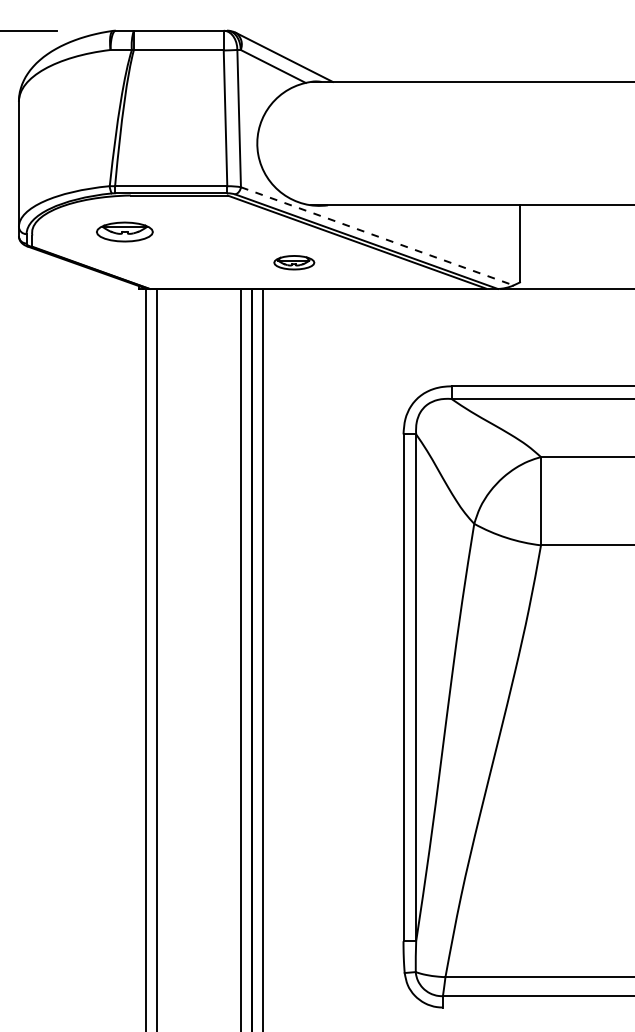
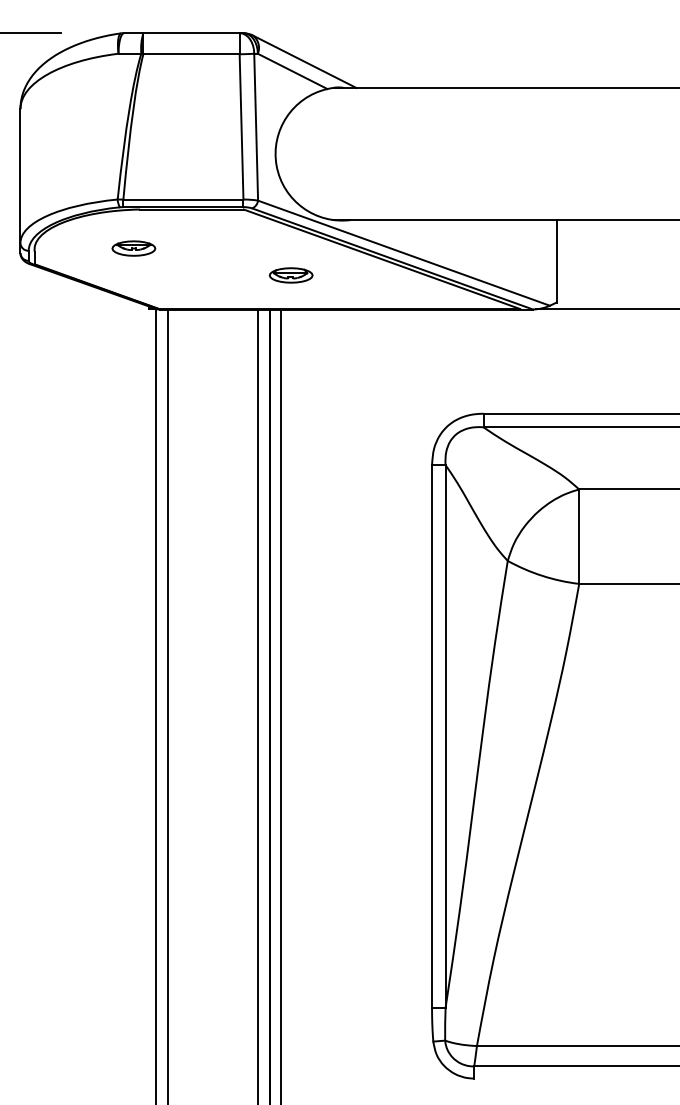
part: (124, 231) -> (133, 248), size x0.71
line: (377, 236) -> (404, 253), dashed -> solid
part: (293, 262) -> (290, 275), moved

